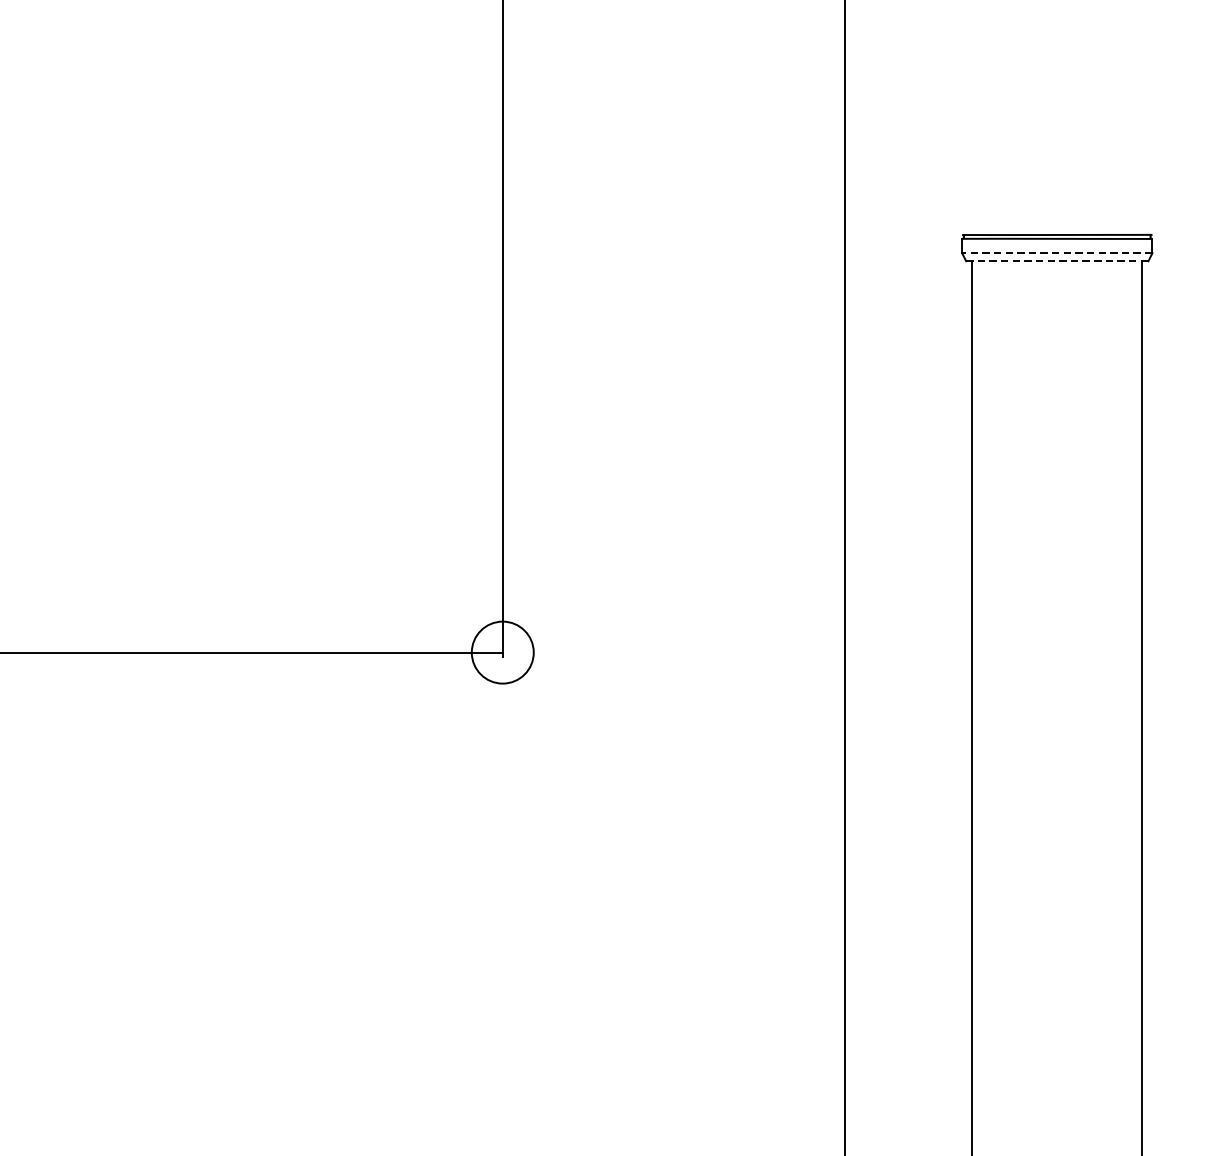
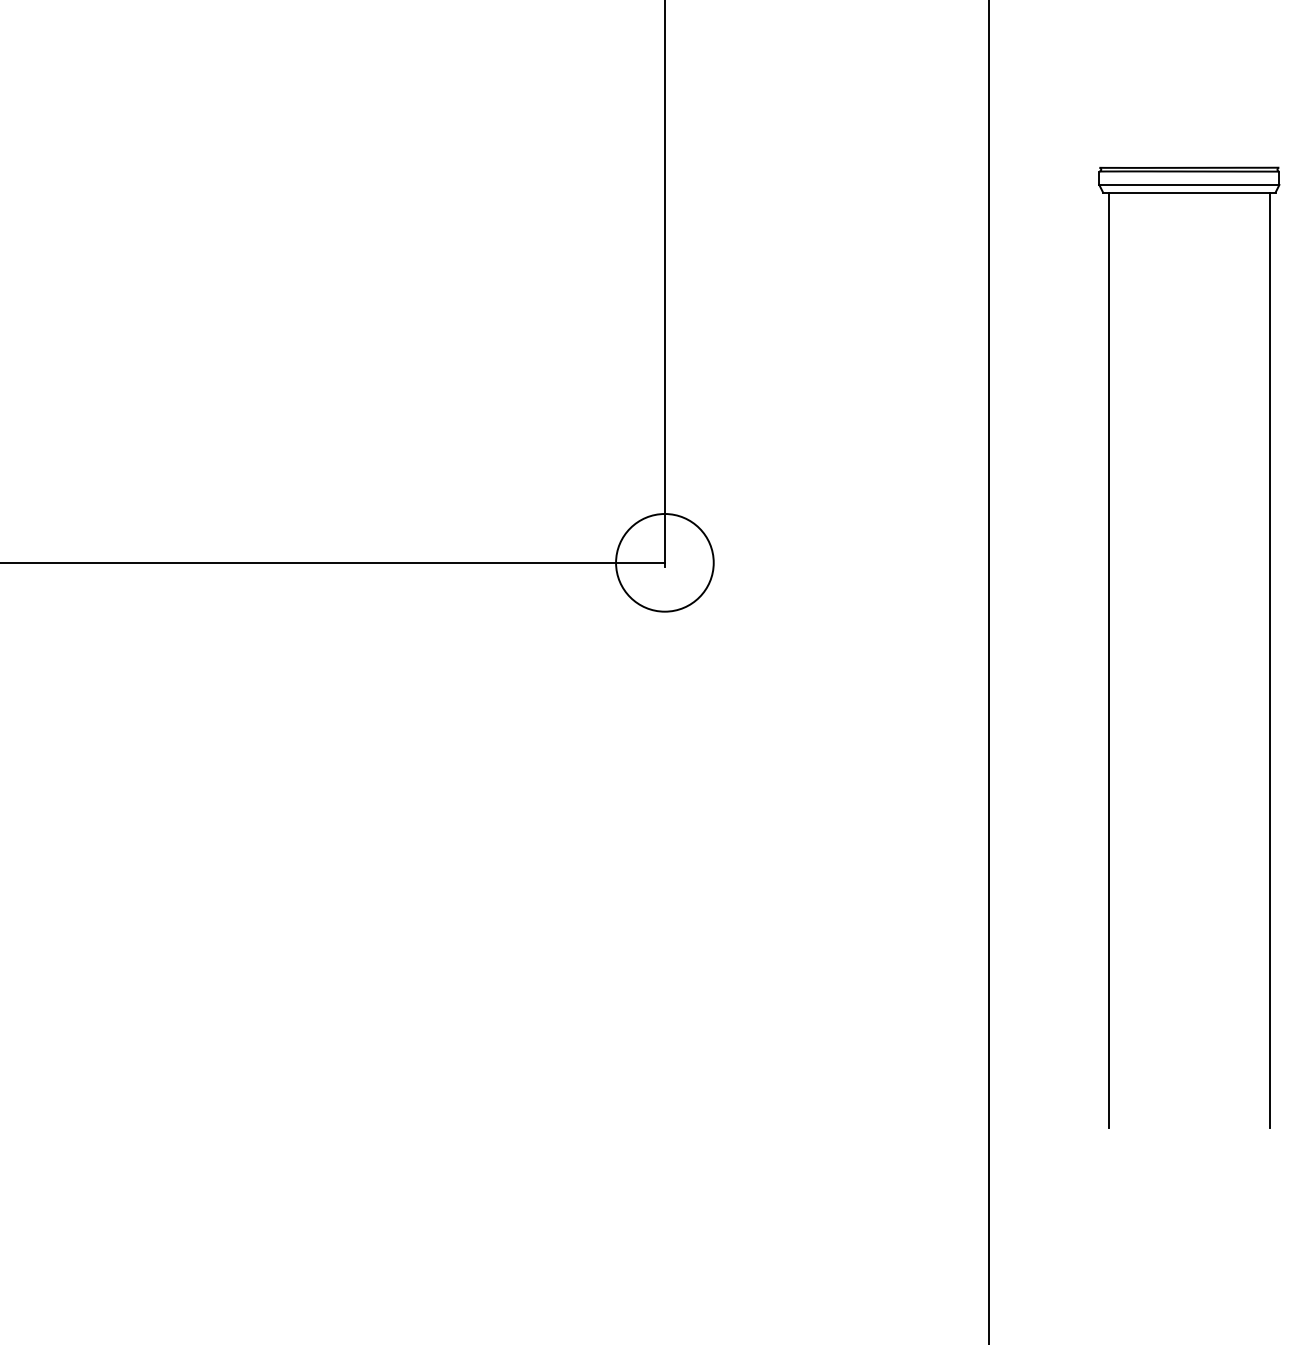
line: (1056, 253) -> (1188, 185), dashed -> solid
line: (1057, 261) -> (1189, 192), dashed -> solid
circle: (502, 652) -> (664, 562), size x1.67

